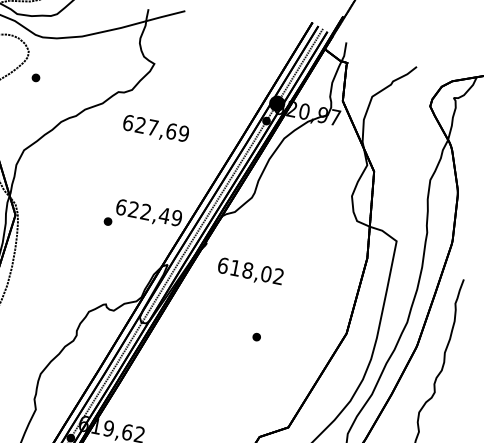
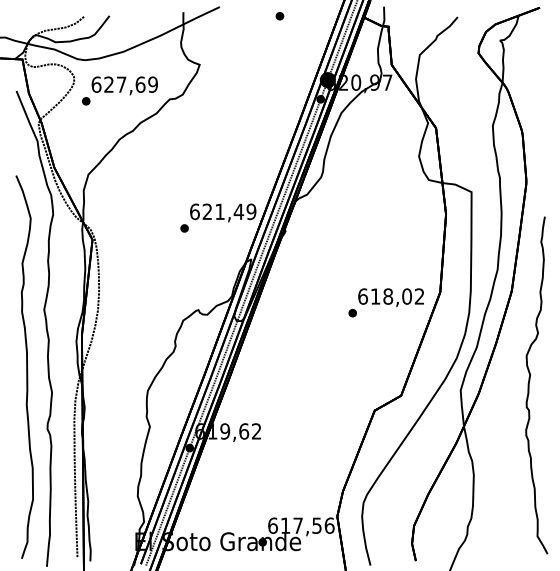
part: (241, 31) -> (279, 16), added
text: (155, 129) -> (124, 85), moved
text: (145, 211) -> (219, 211), 622,49 -> 621,49
text: (249, 271) -> (390, 297), moved

